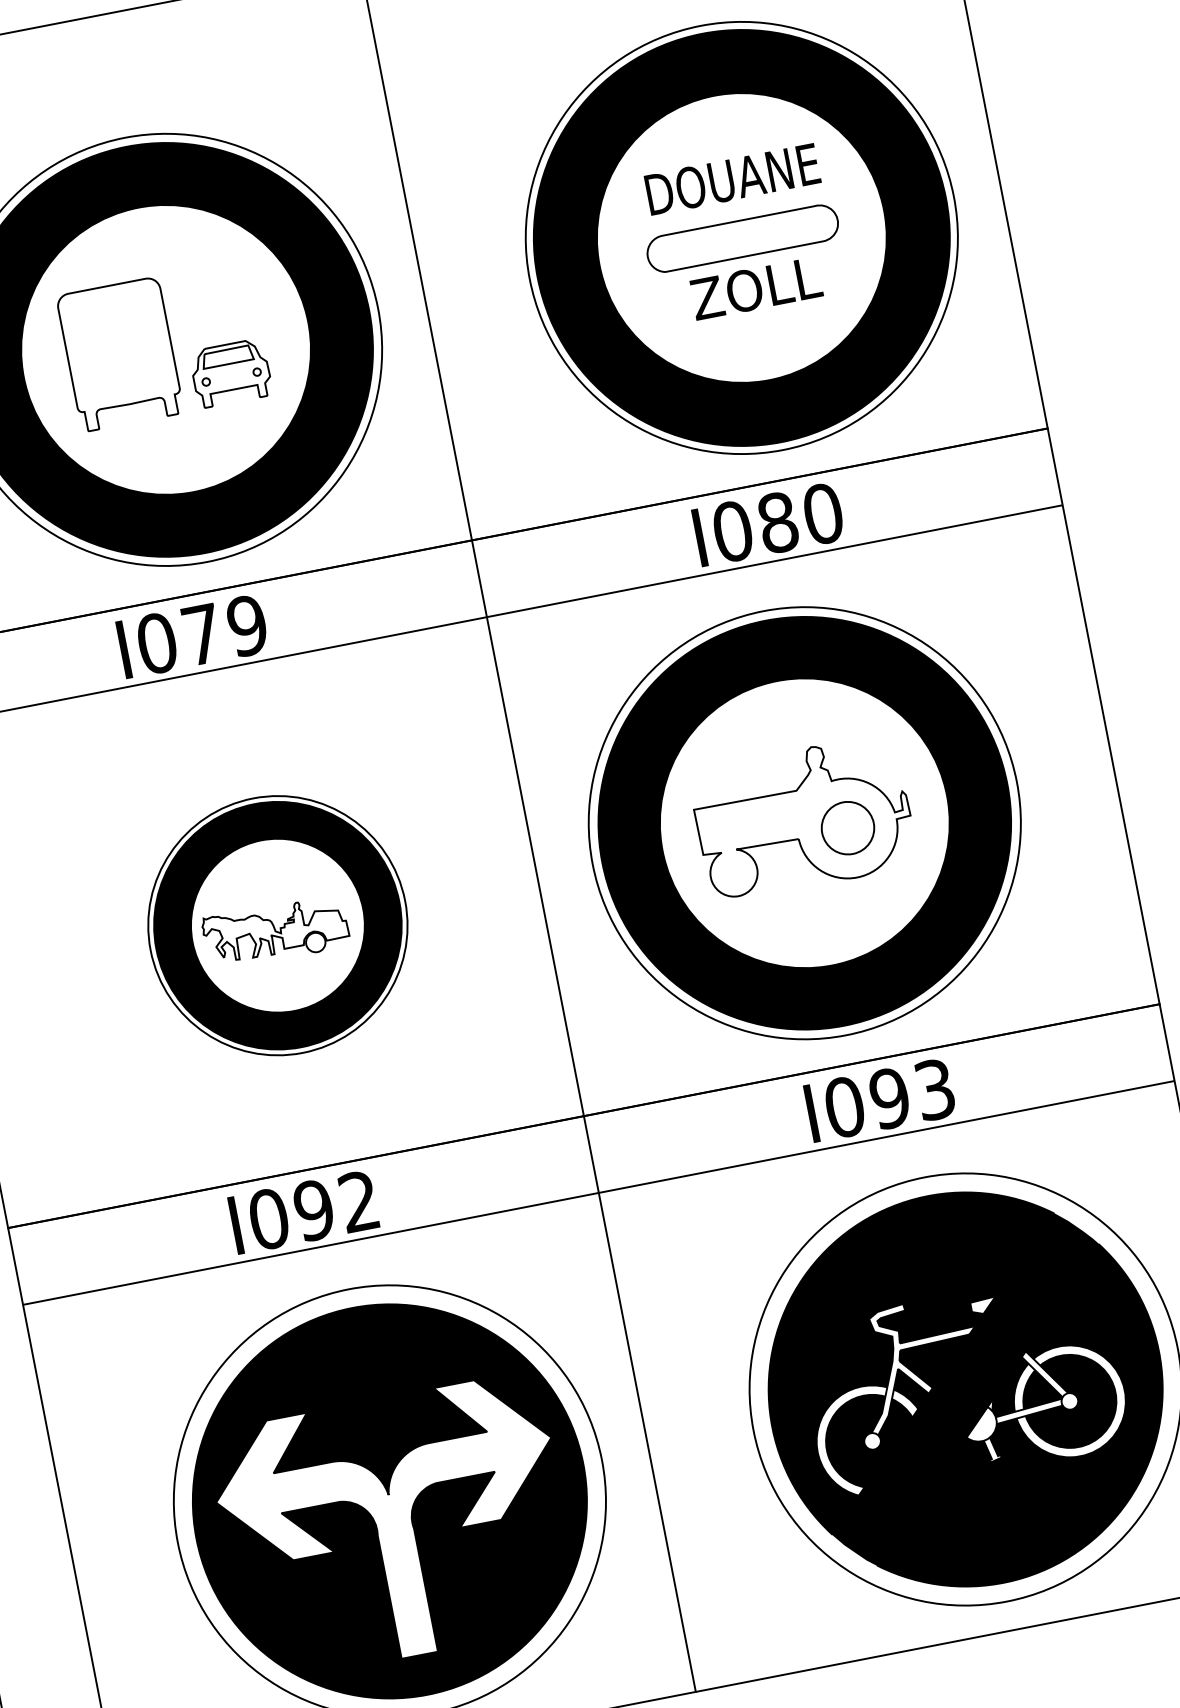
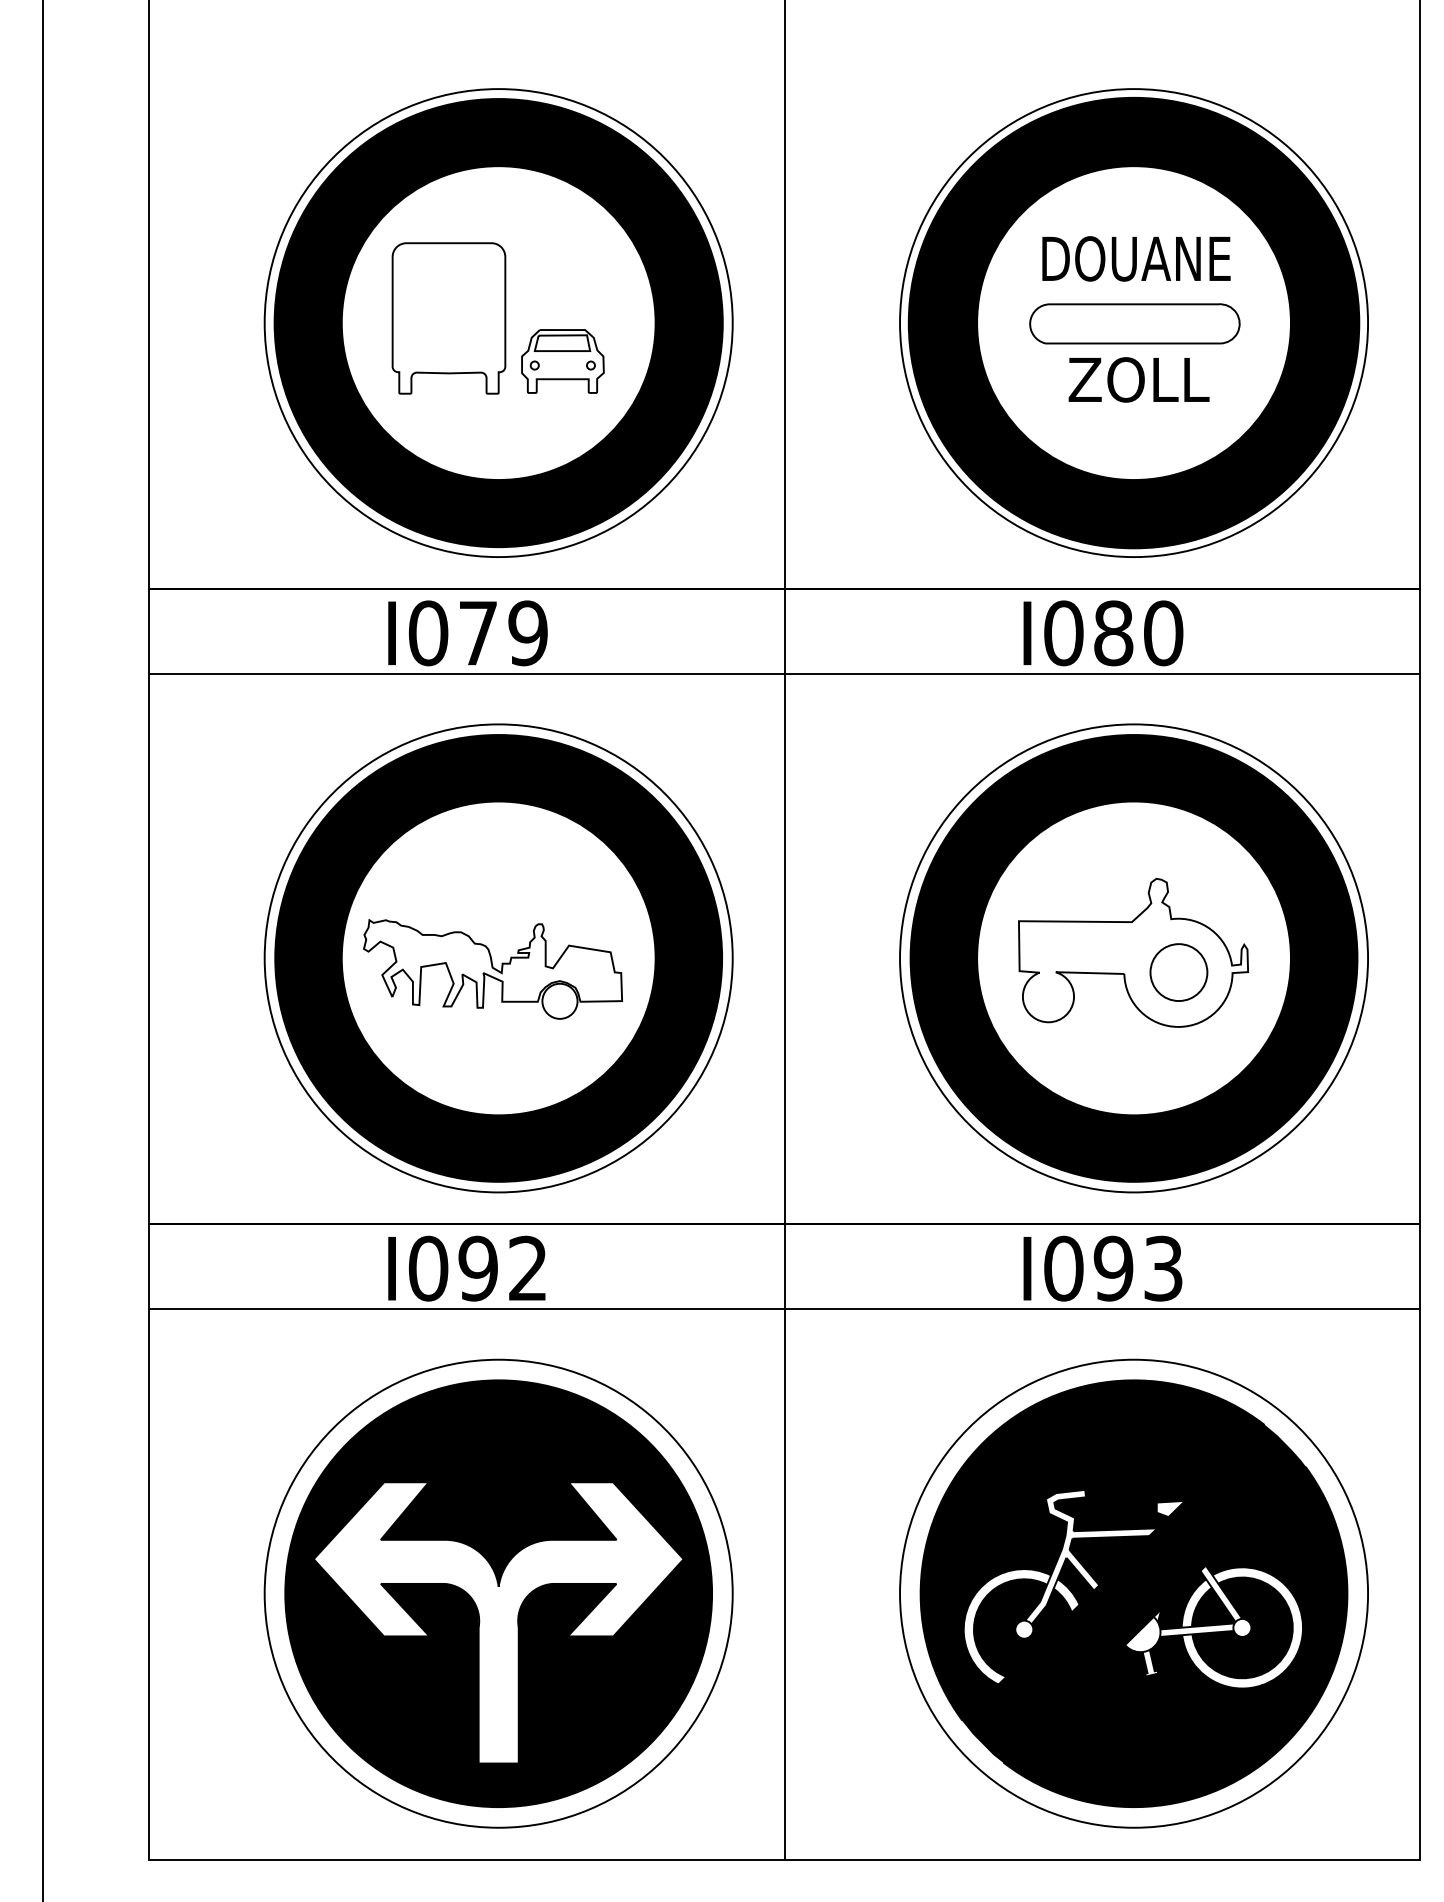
part: (804, 823) -> (1133, 958), moved
part: (277, 925) -> (498, 958), size x1.67

